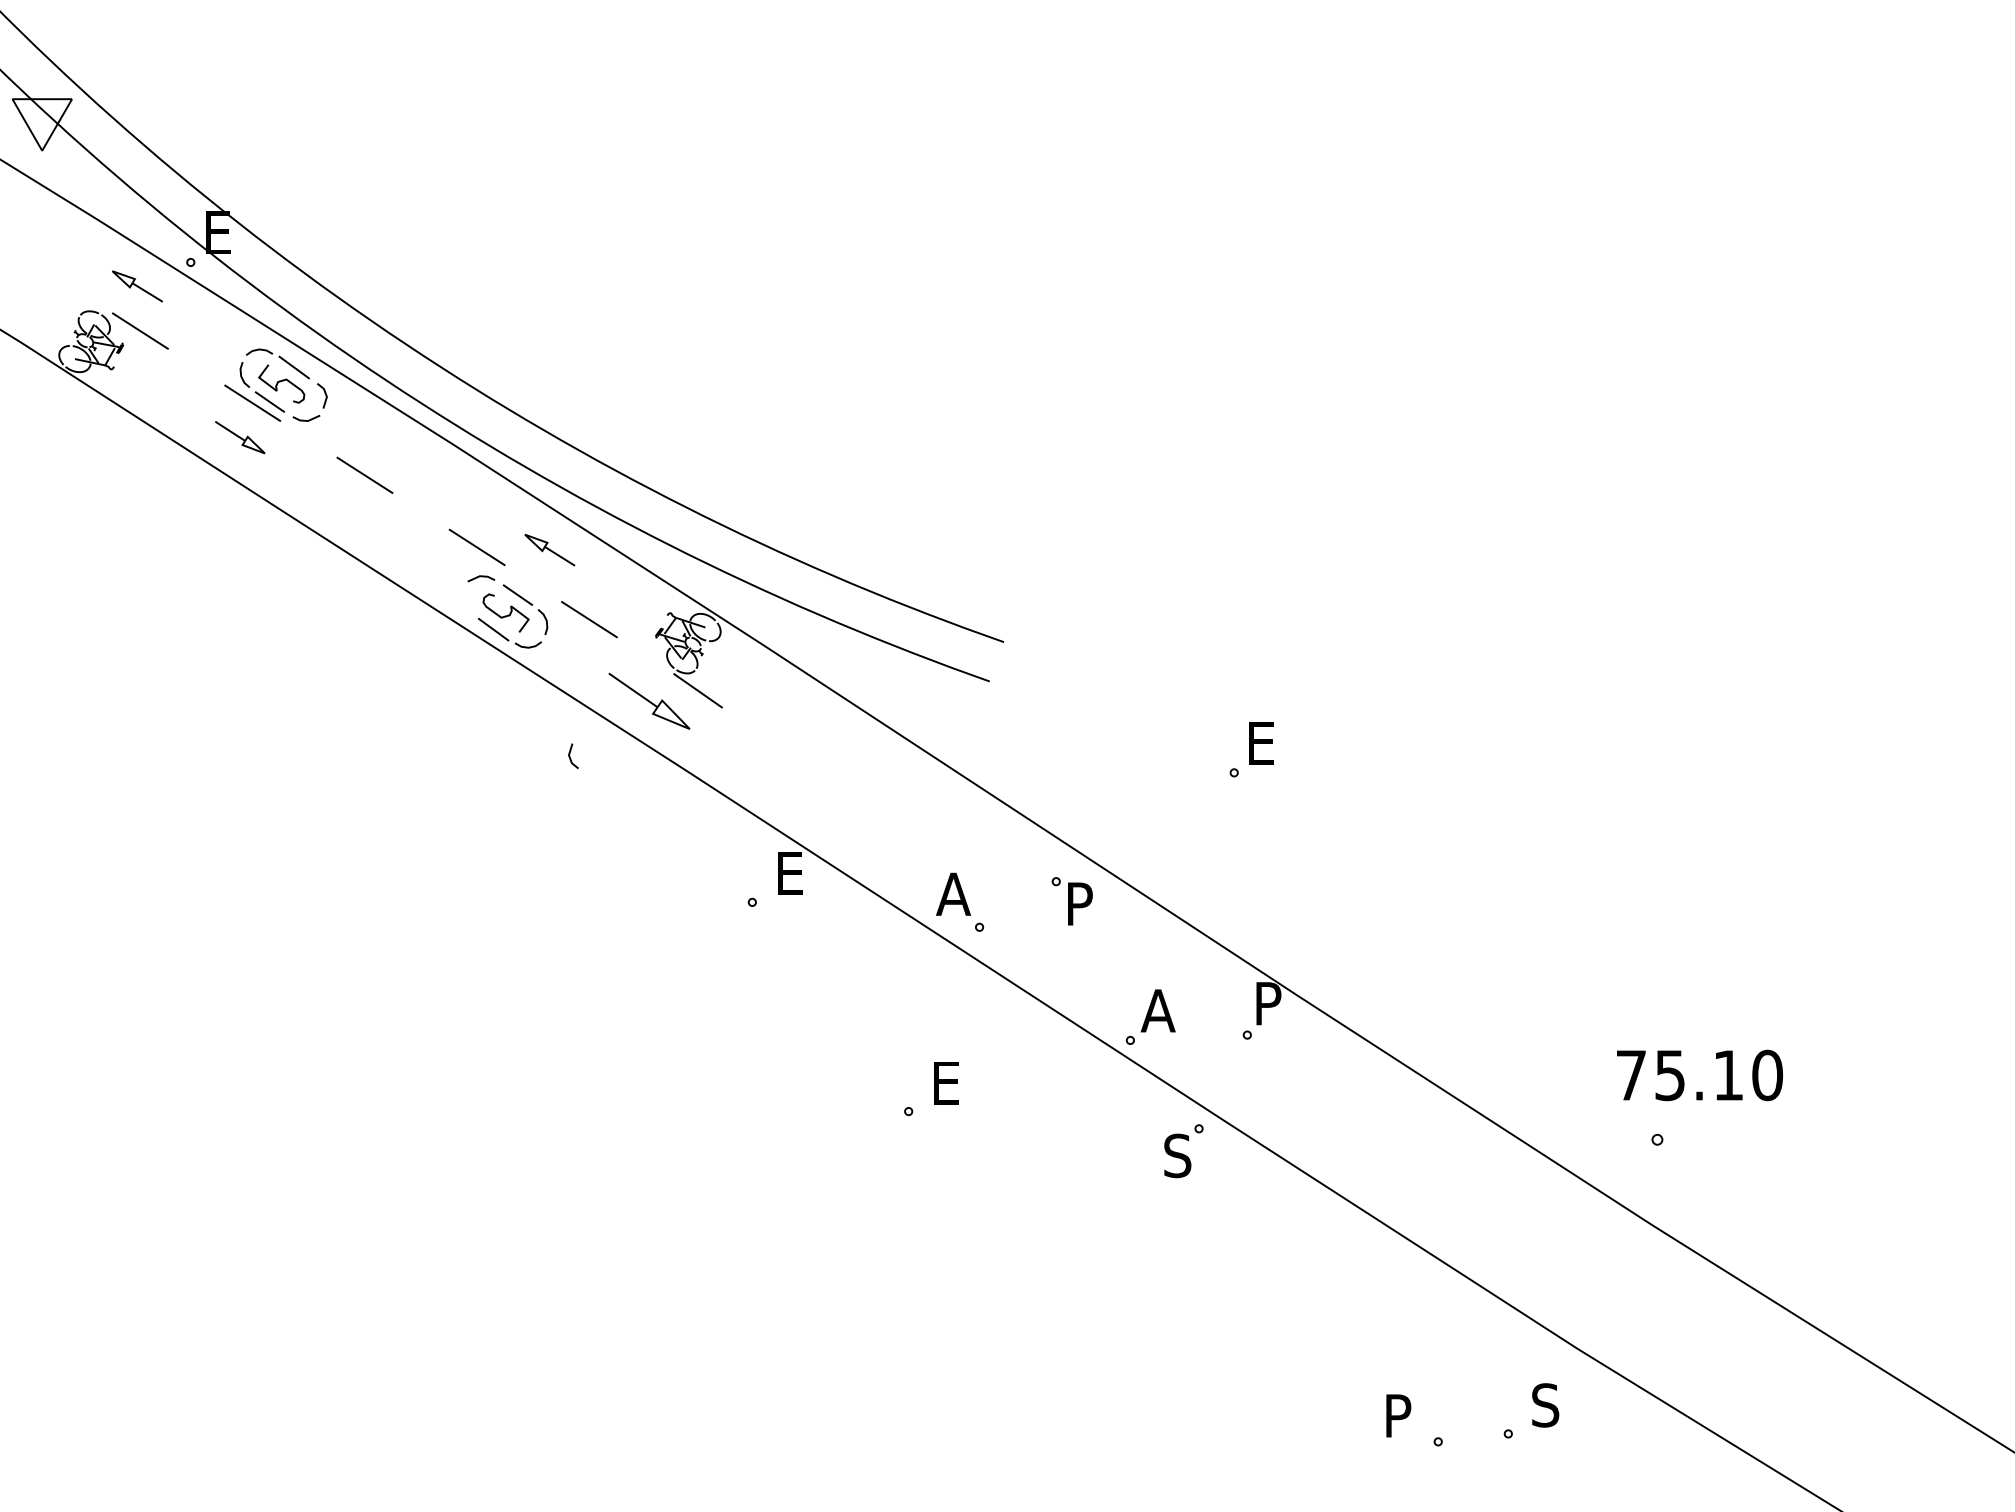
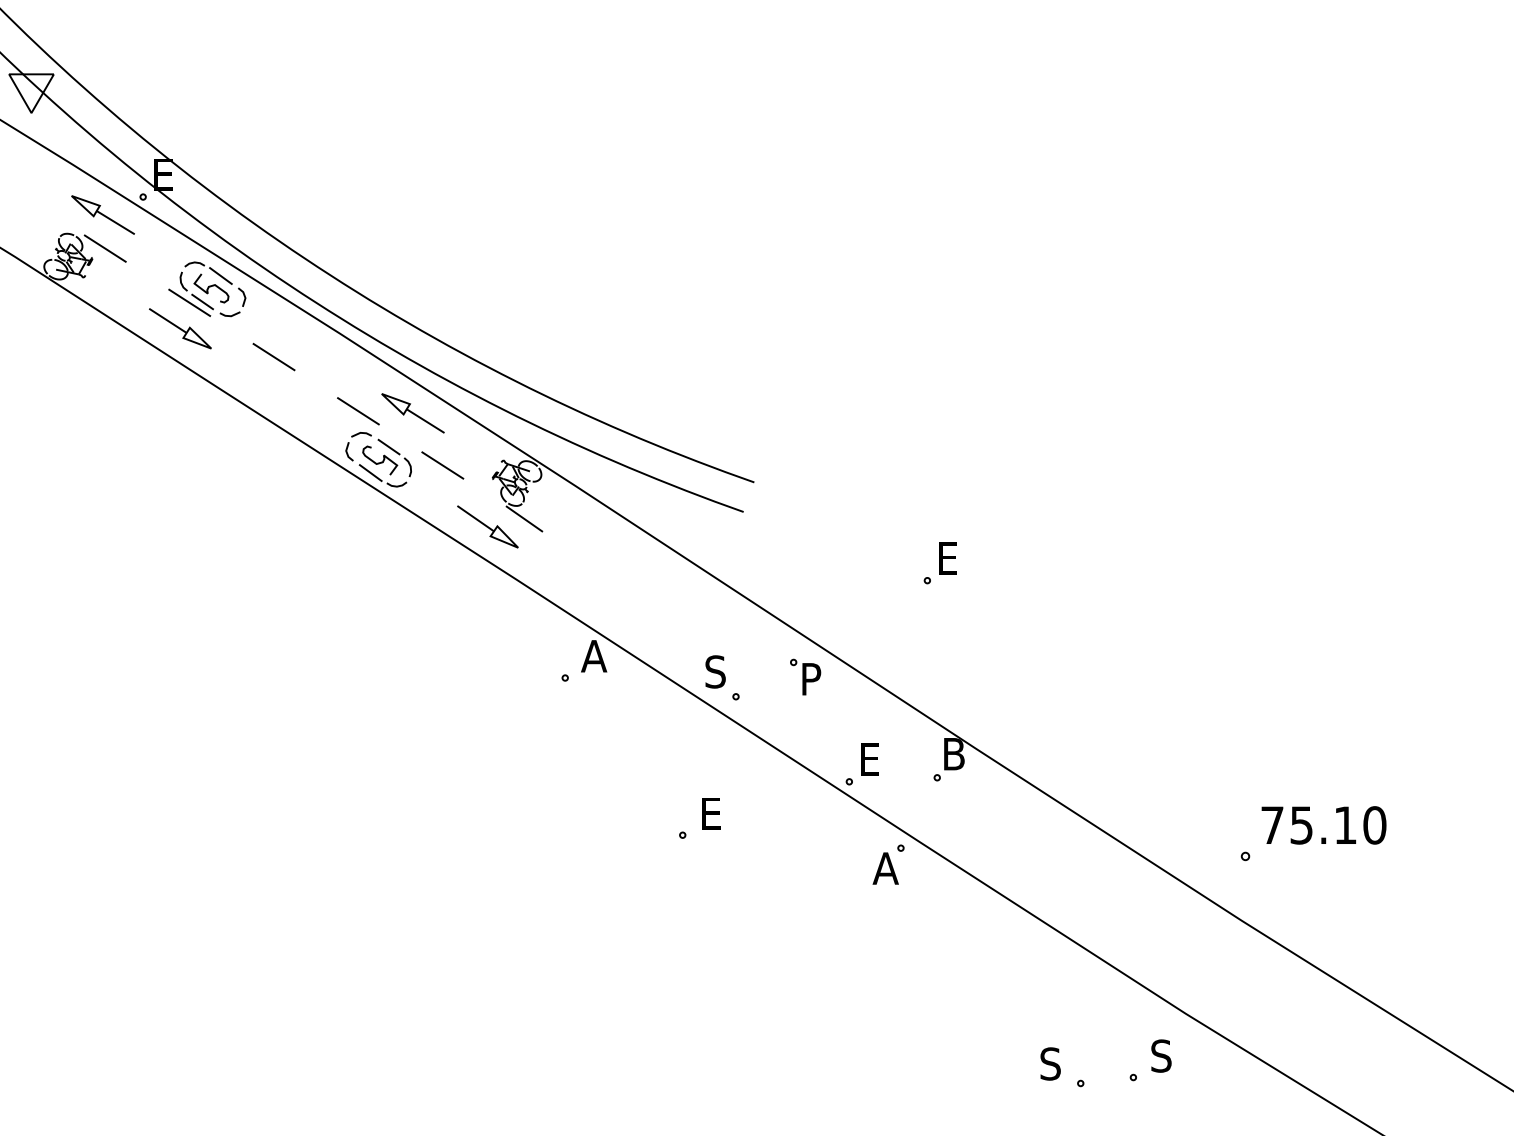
part: (137, 286) -> (103, 215), size x1.67
part: (239, 437) -> (179, 328), size x1.67
part: (549, 549) -> (412, 412), size x1.67
line: (570, 754) -> (347, 450), moved
text: (790, 873) -> (593, 656), E -> A
text: (953, 894) -> (716, 672), A -> S
text: (1272, 1003) -> (956, 754), P -> B
text: (1157, 1010) -> (869, 759), A -> E
text: (1699, 1075) -> (1323, 825), moved
text: (1178, 1155) -> (885, 868), S -> A
text: (1397, 1415) -> (1050, 1063), P -> S

